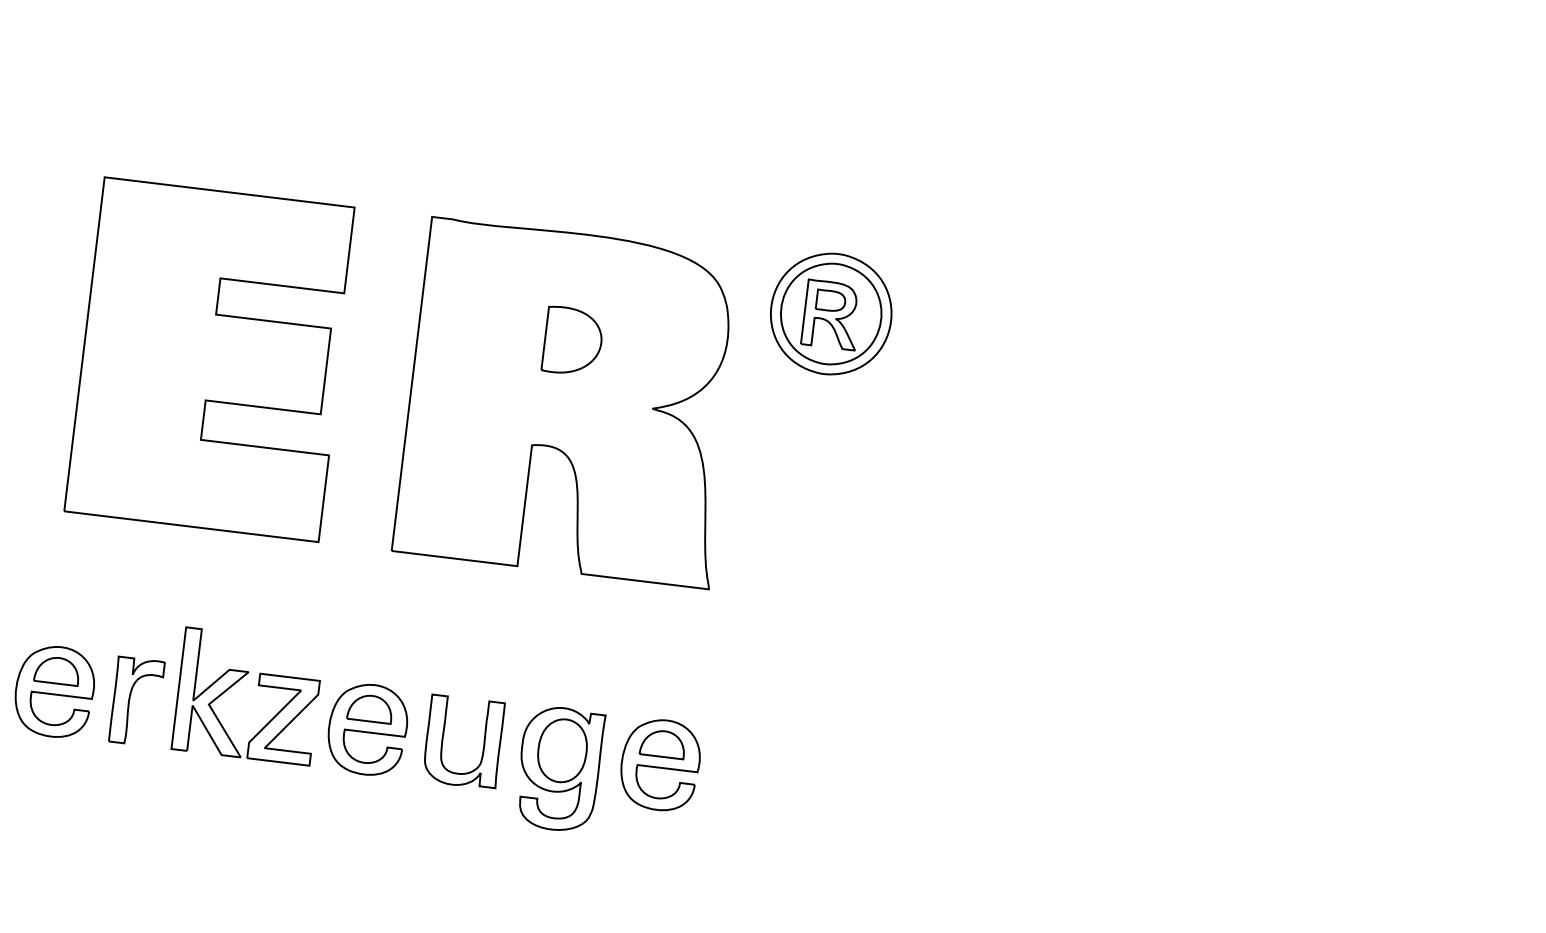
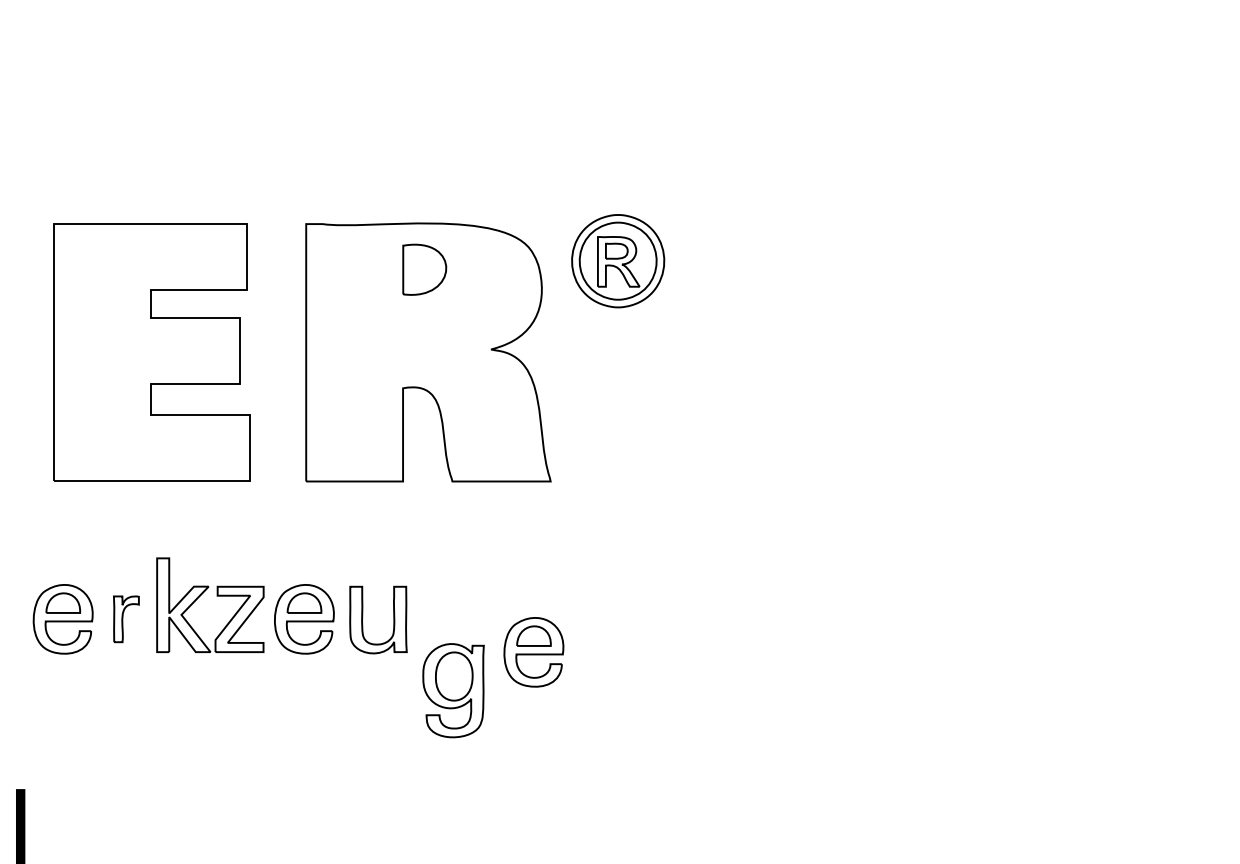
part: (572, 341) -> (424, 269), moved
part: (136, 700) -> (126, 618), size x0.7
part: (659, 765) -> (533, 652), moved
part: (559, 768) -> (453, 690), moved

